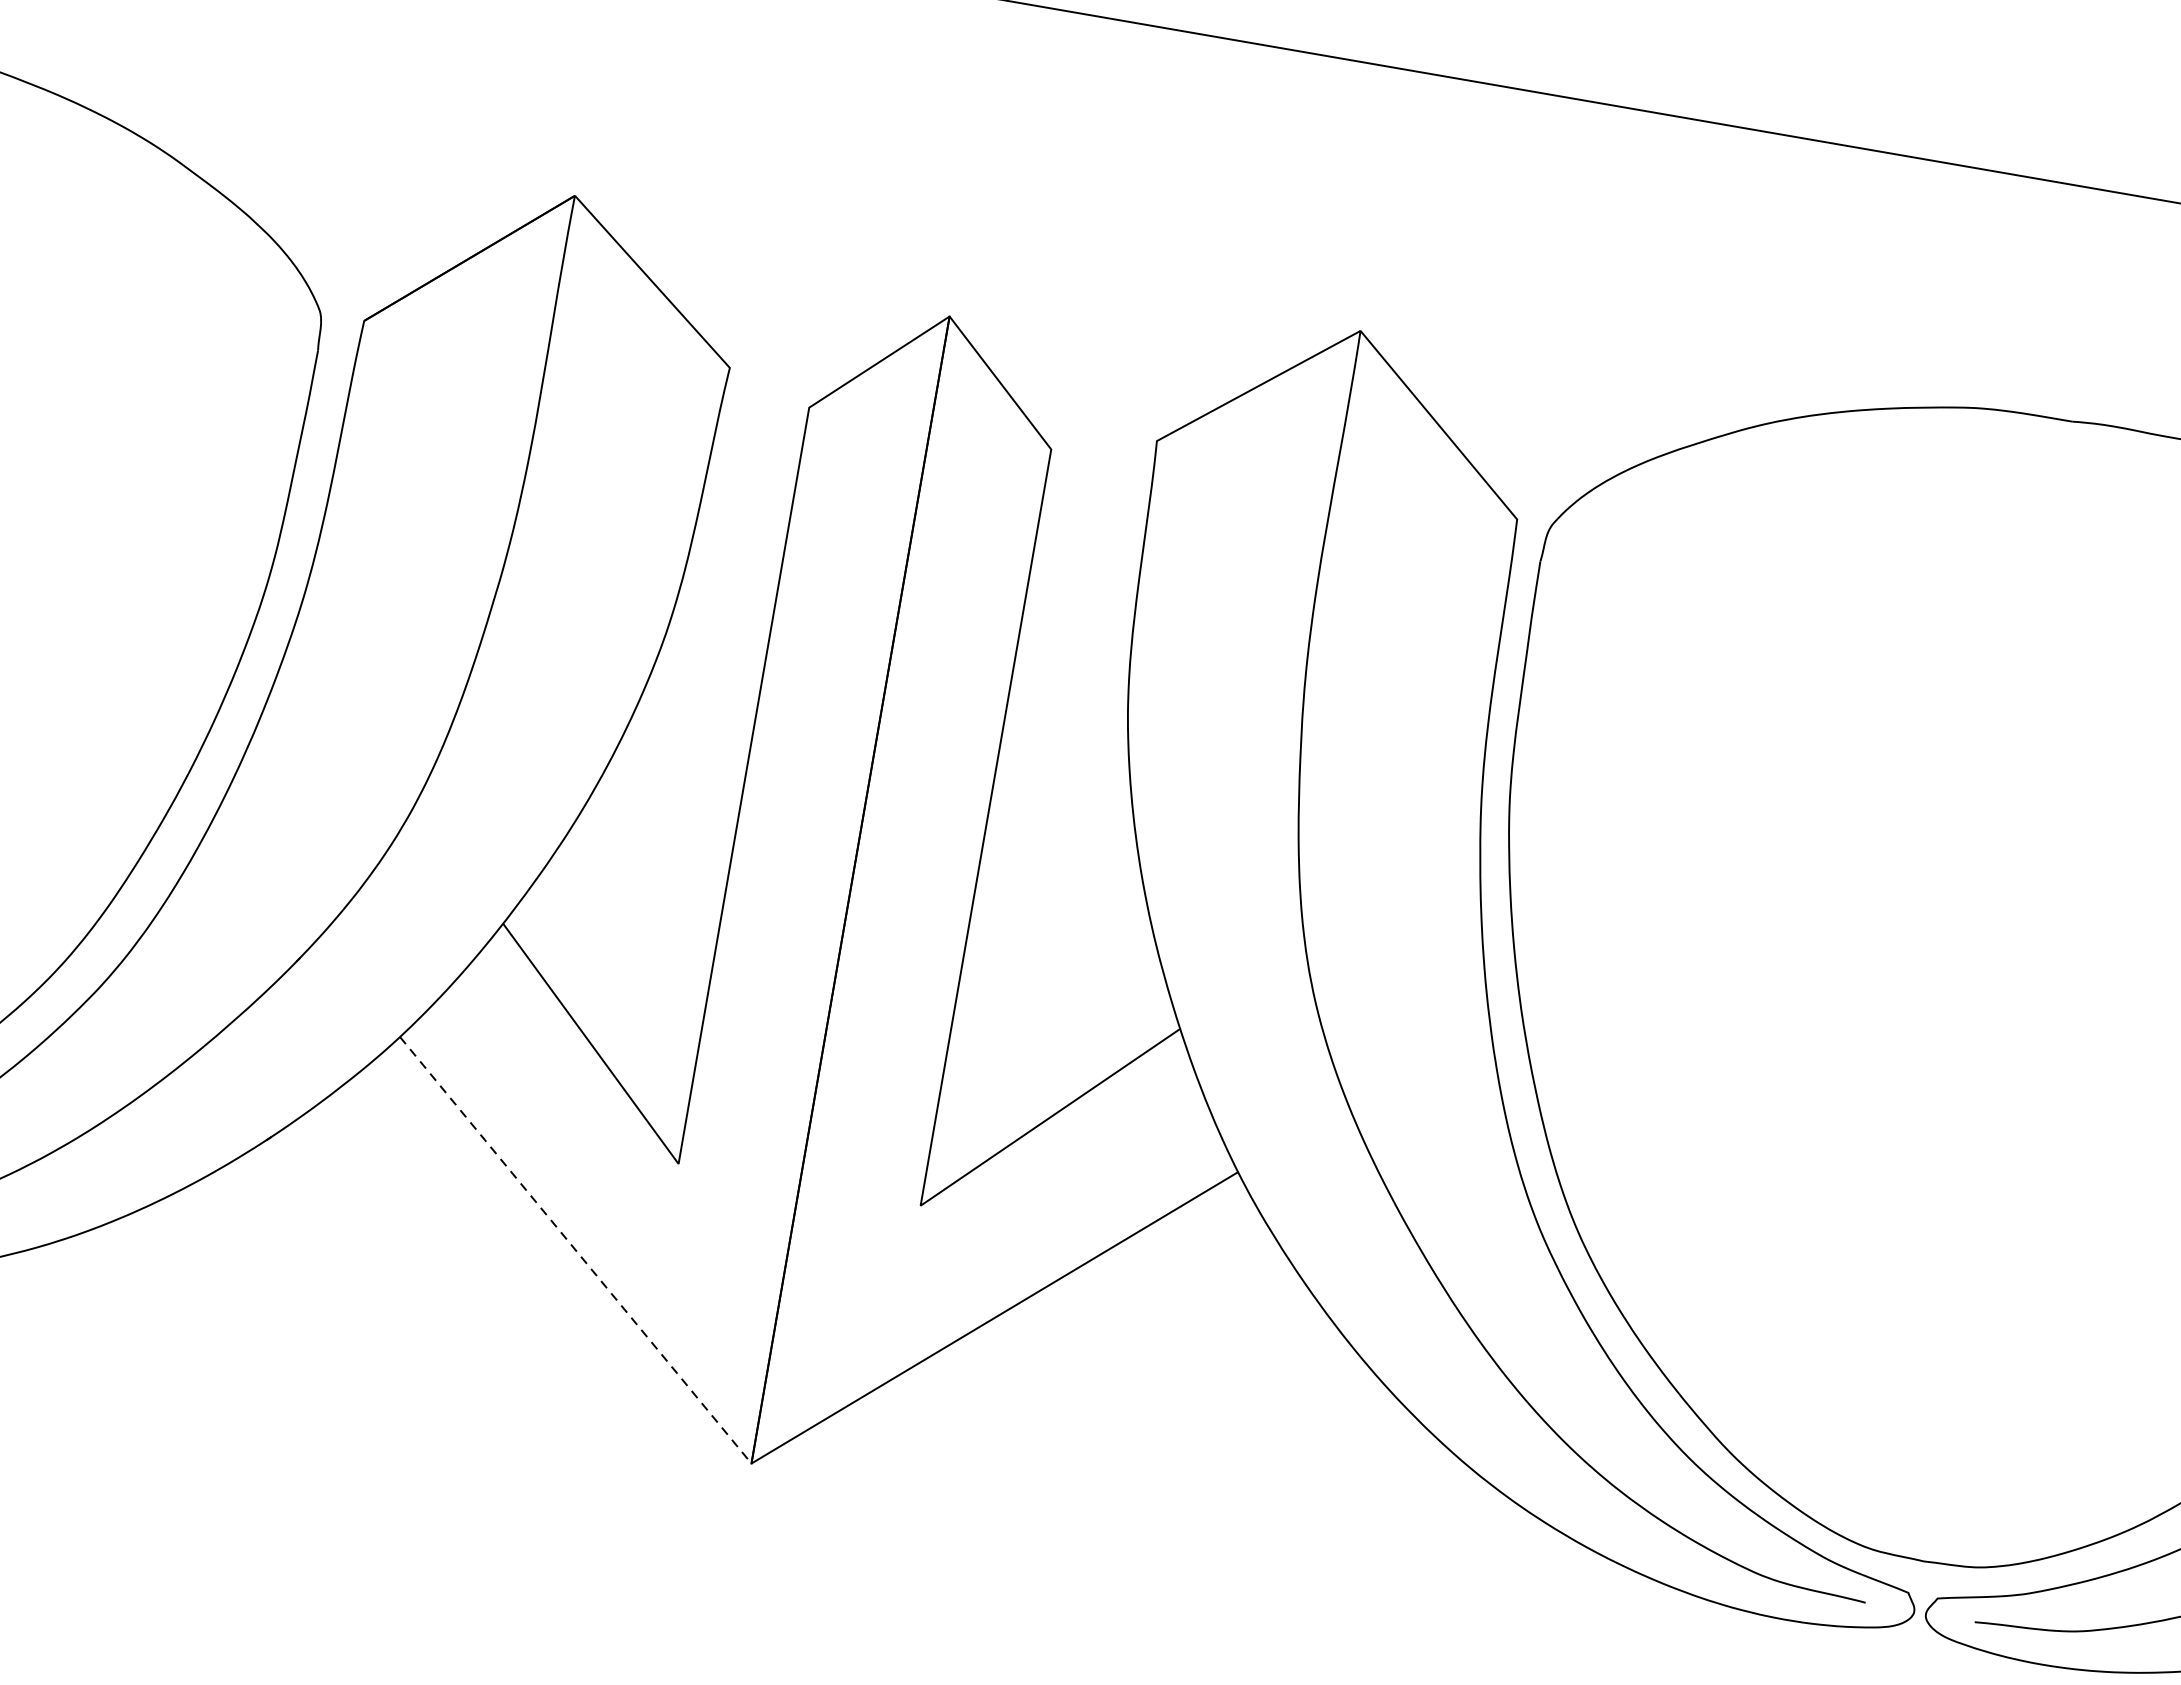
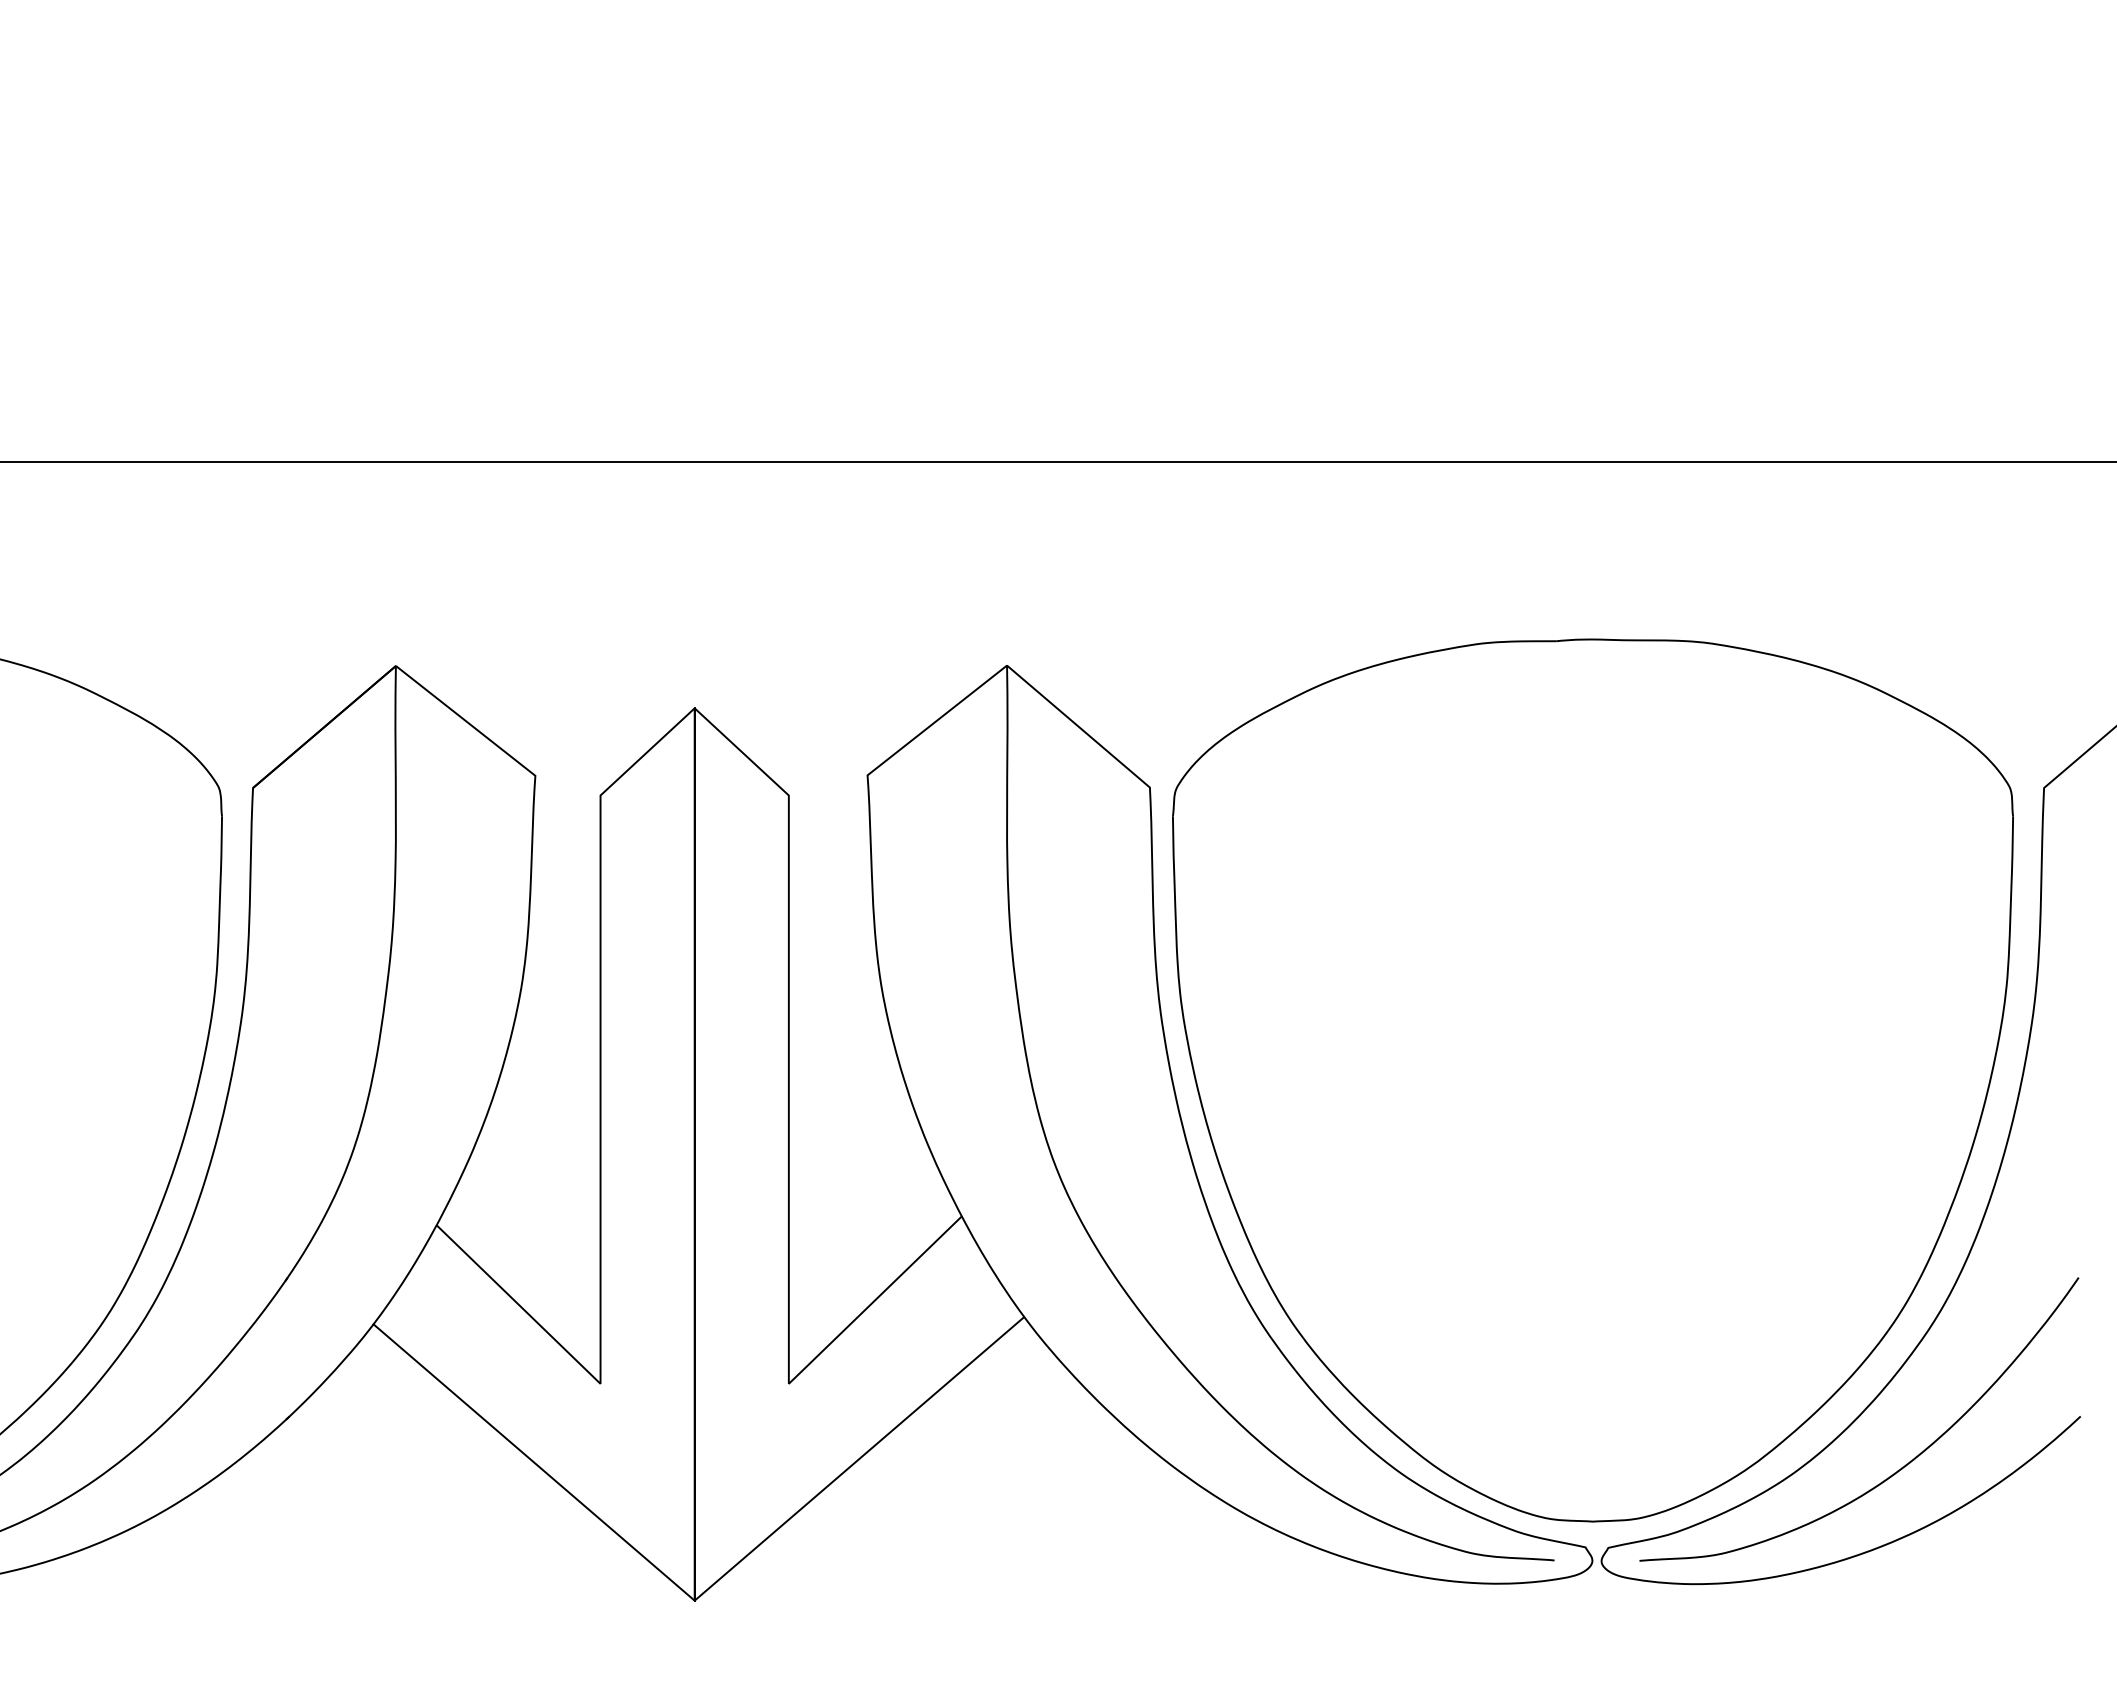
line: (576, 1250) -> (534, 1462), dashed -> solid

